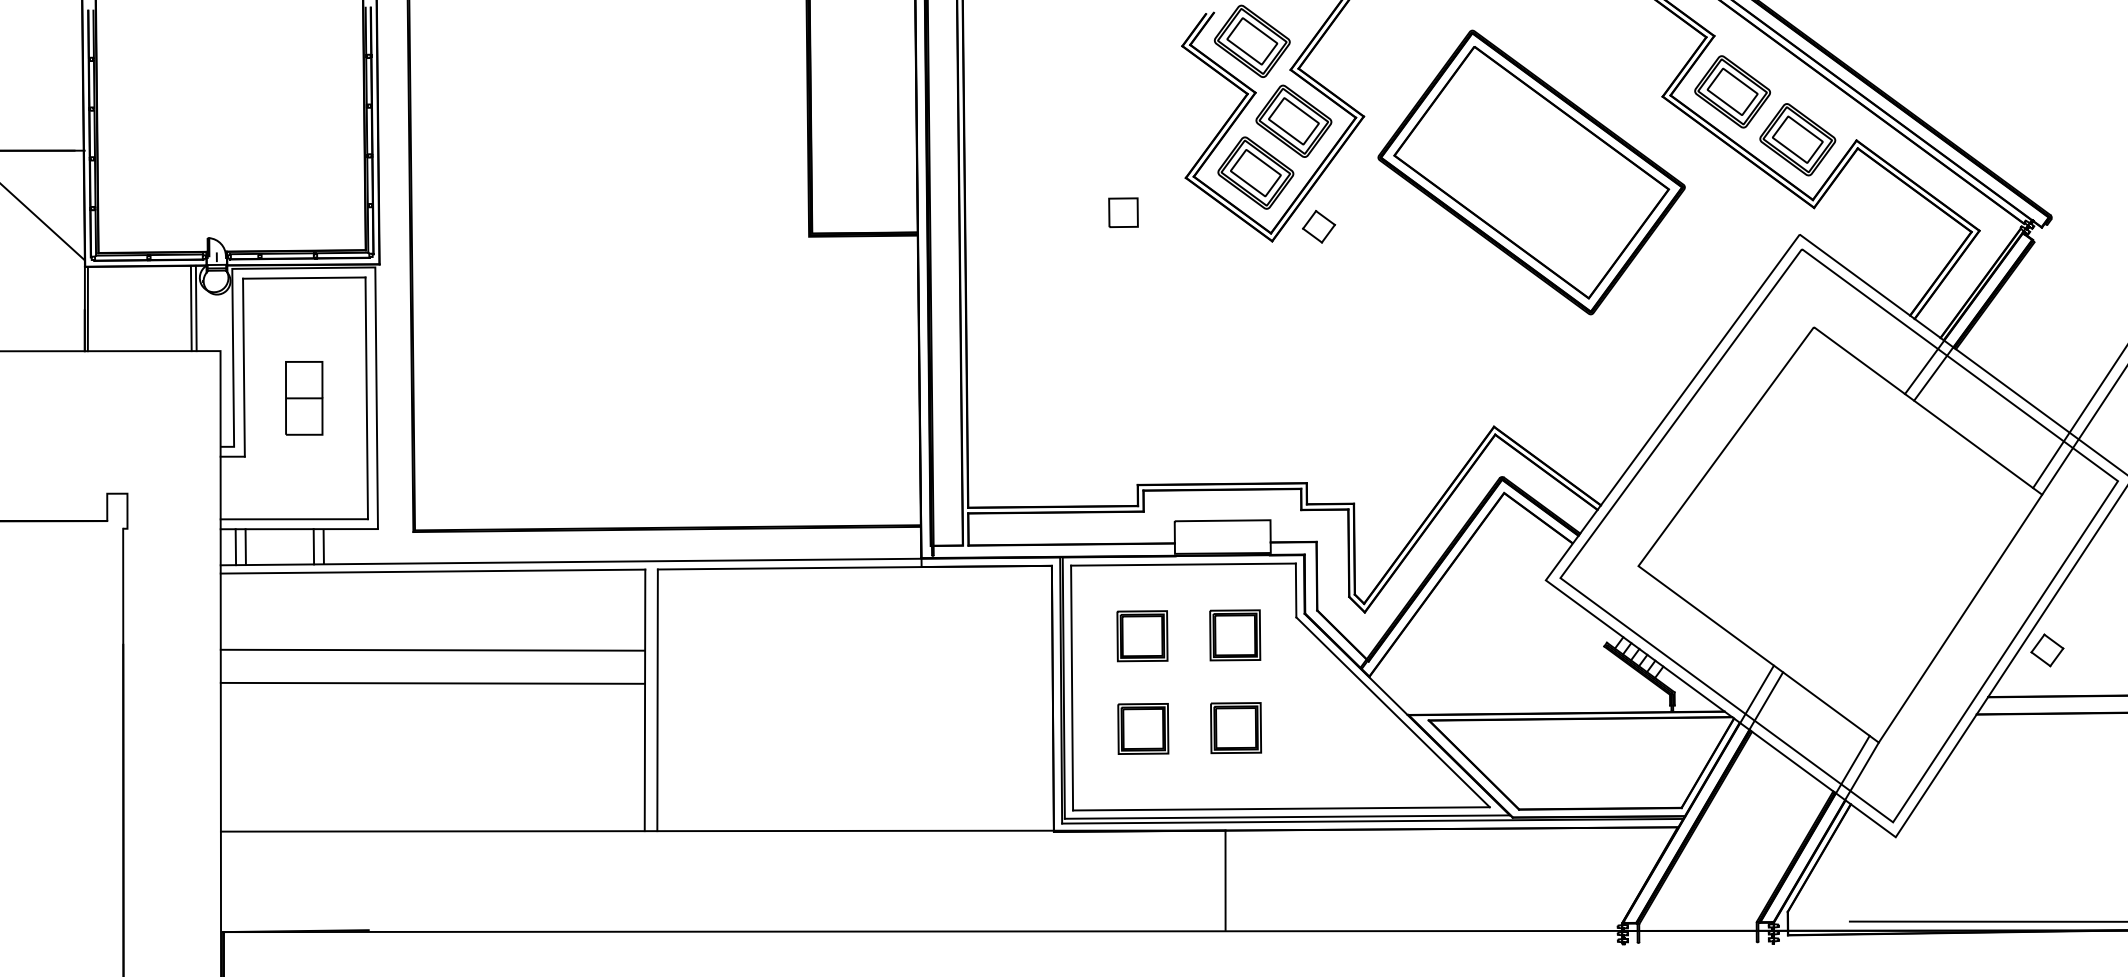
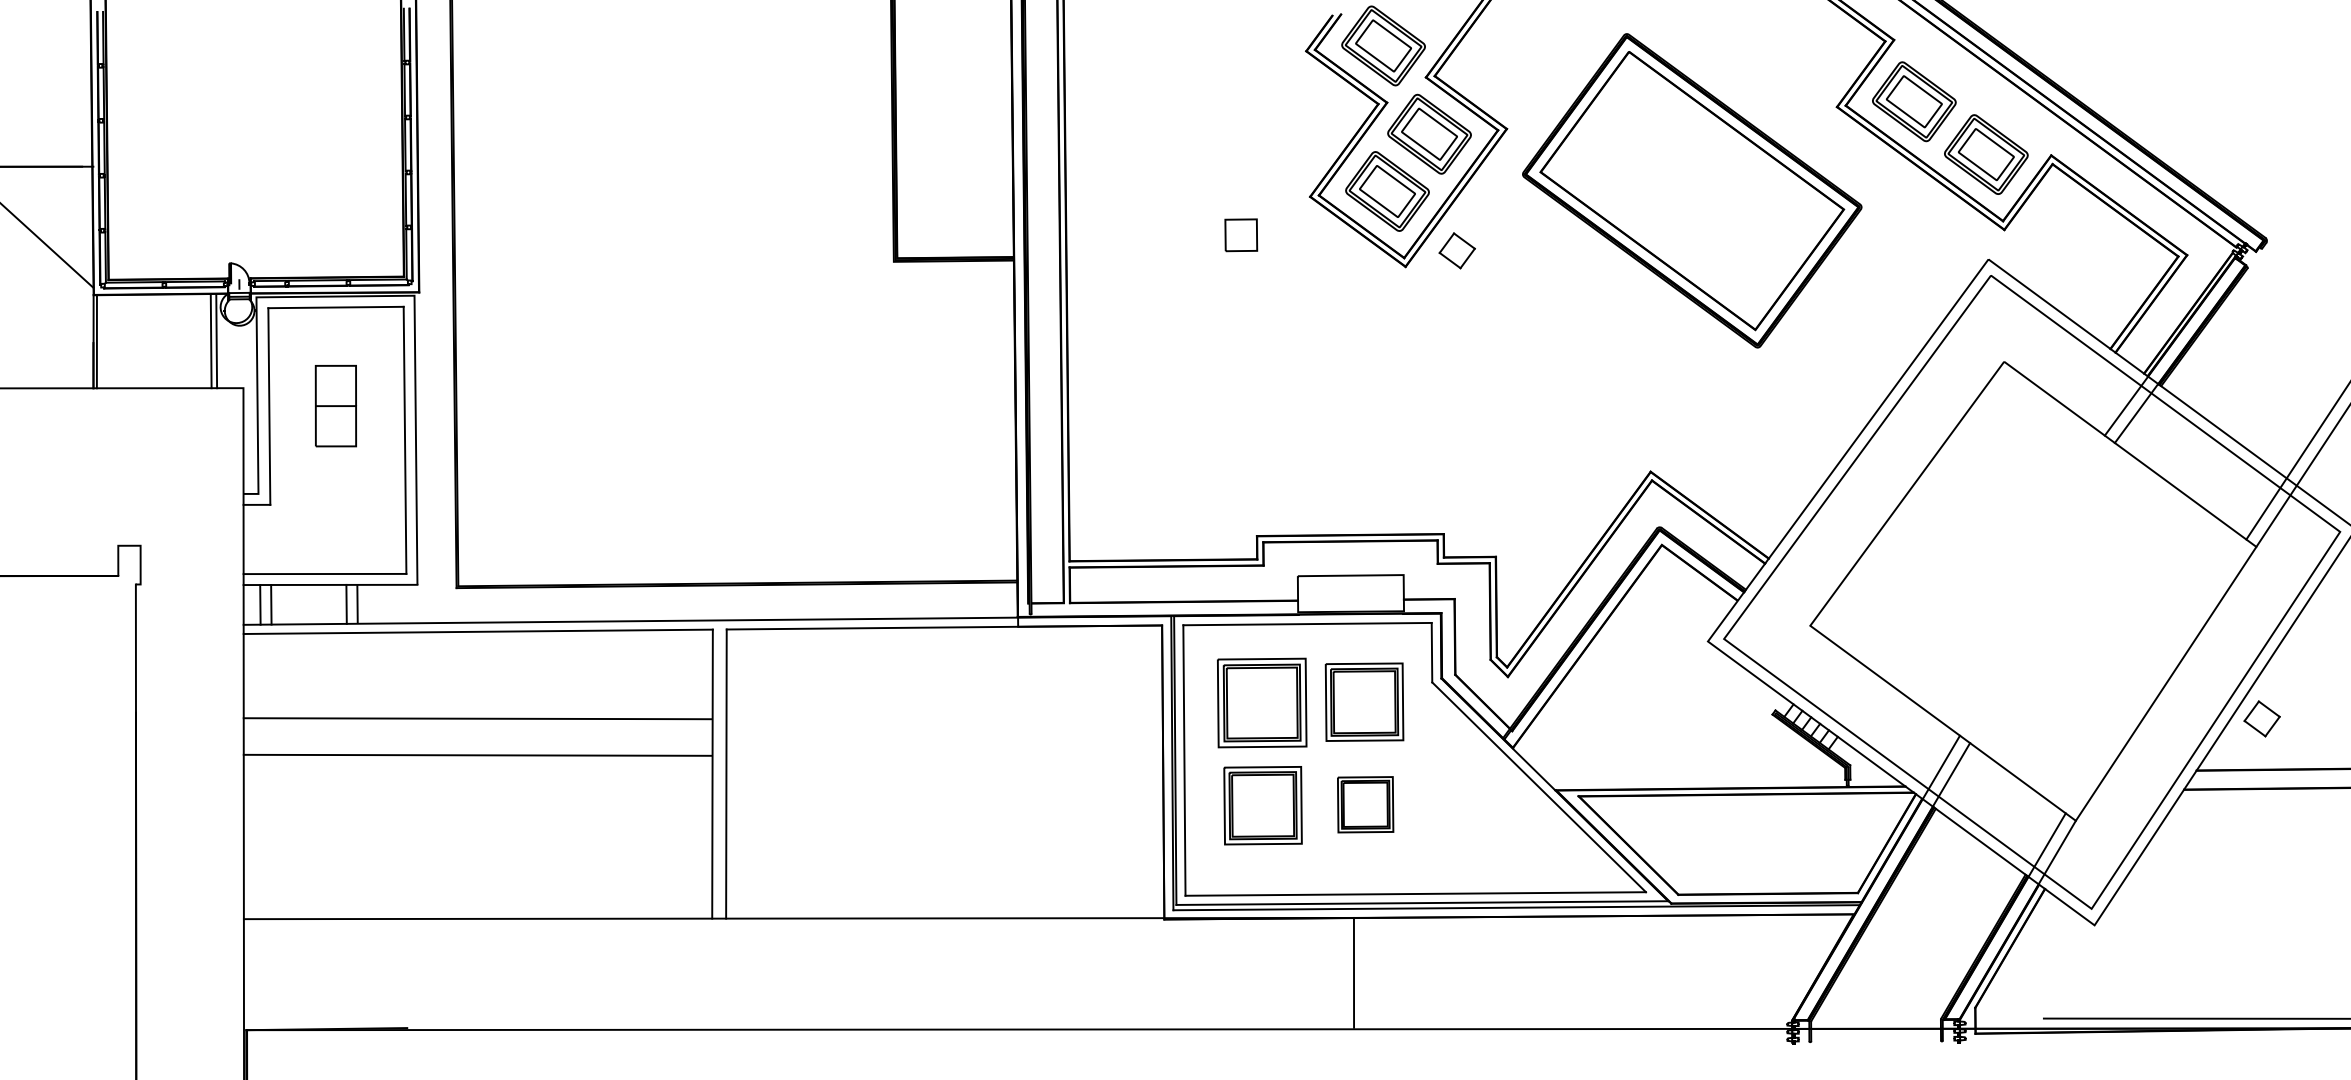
part: (304, 398) -> (336, 406), moved
part: (1235, 635) -> (1365, 702), size x1.4
part: (1142, 636) -> (1262, 703), size x1.6
part: (1143, 728) -> (1263, 805), size x1.4

